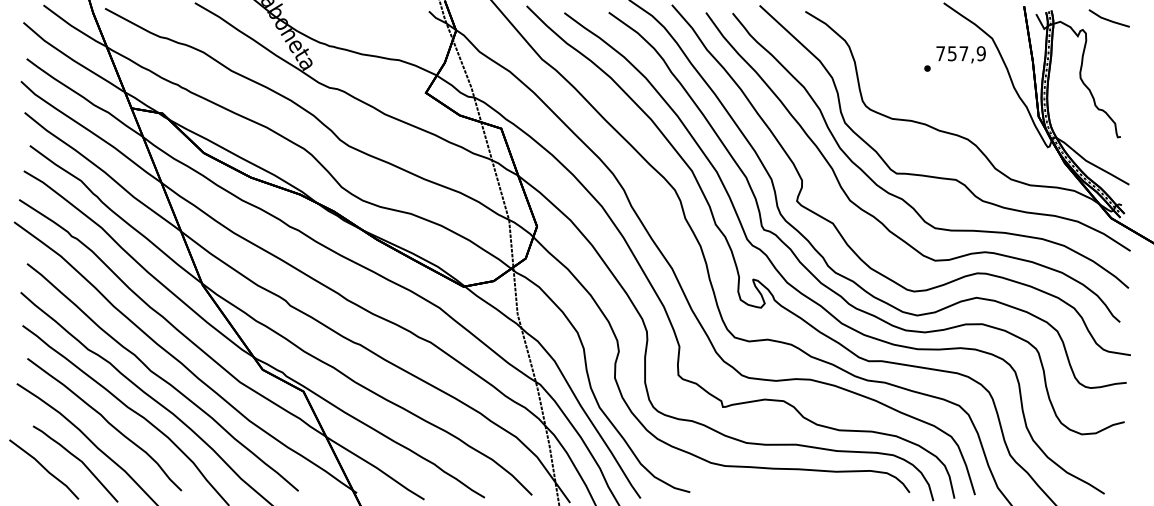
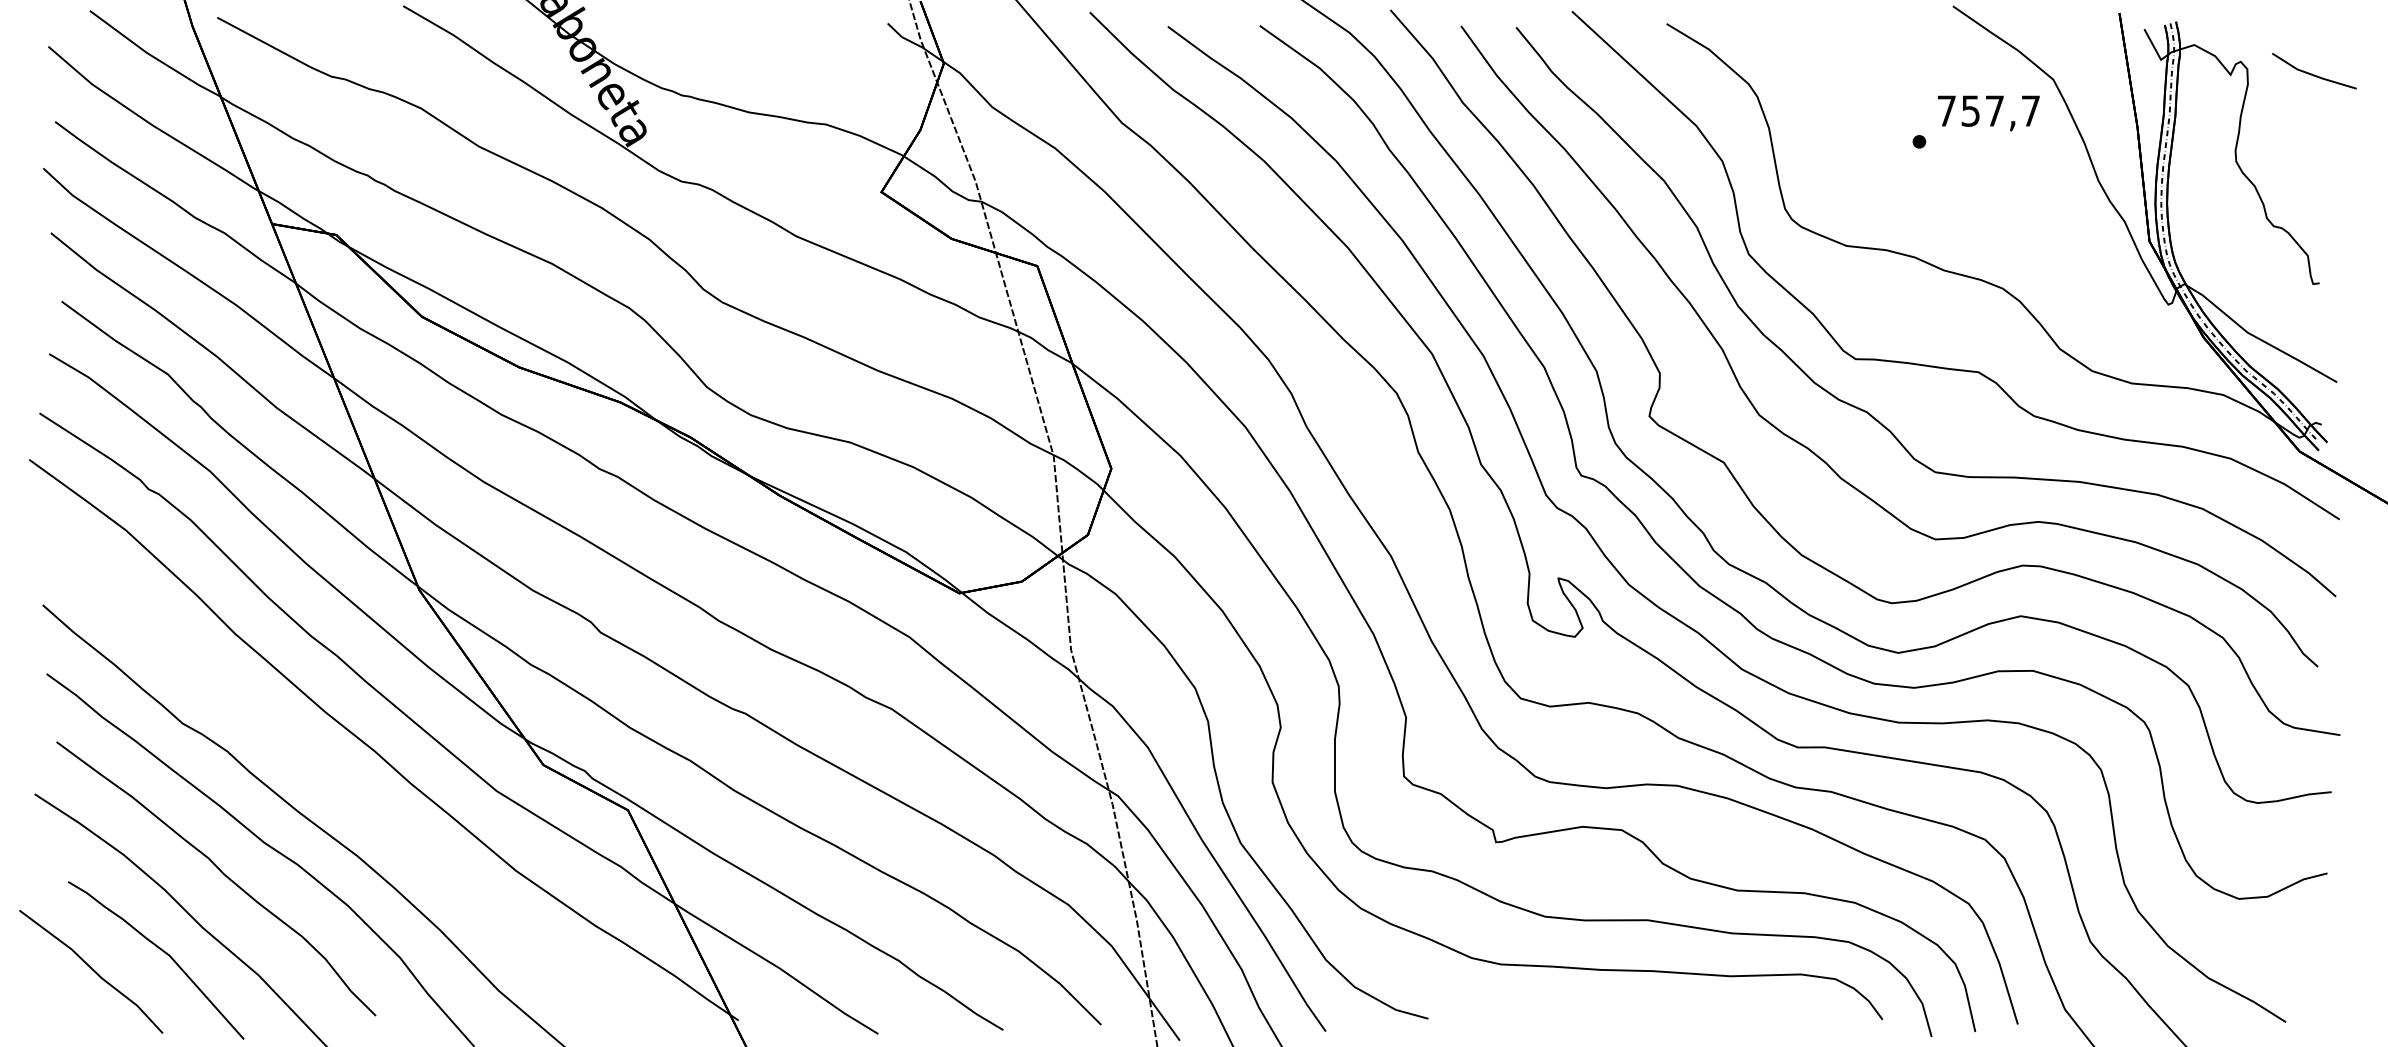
line: (1107, 18) -> (2310, 71), moved
text: (980, 53) -> (2029, 110), 757,9 -> 757,7
curve: (161, 377) -> (334, 781), removed

